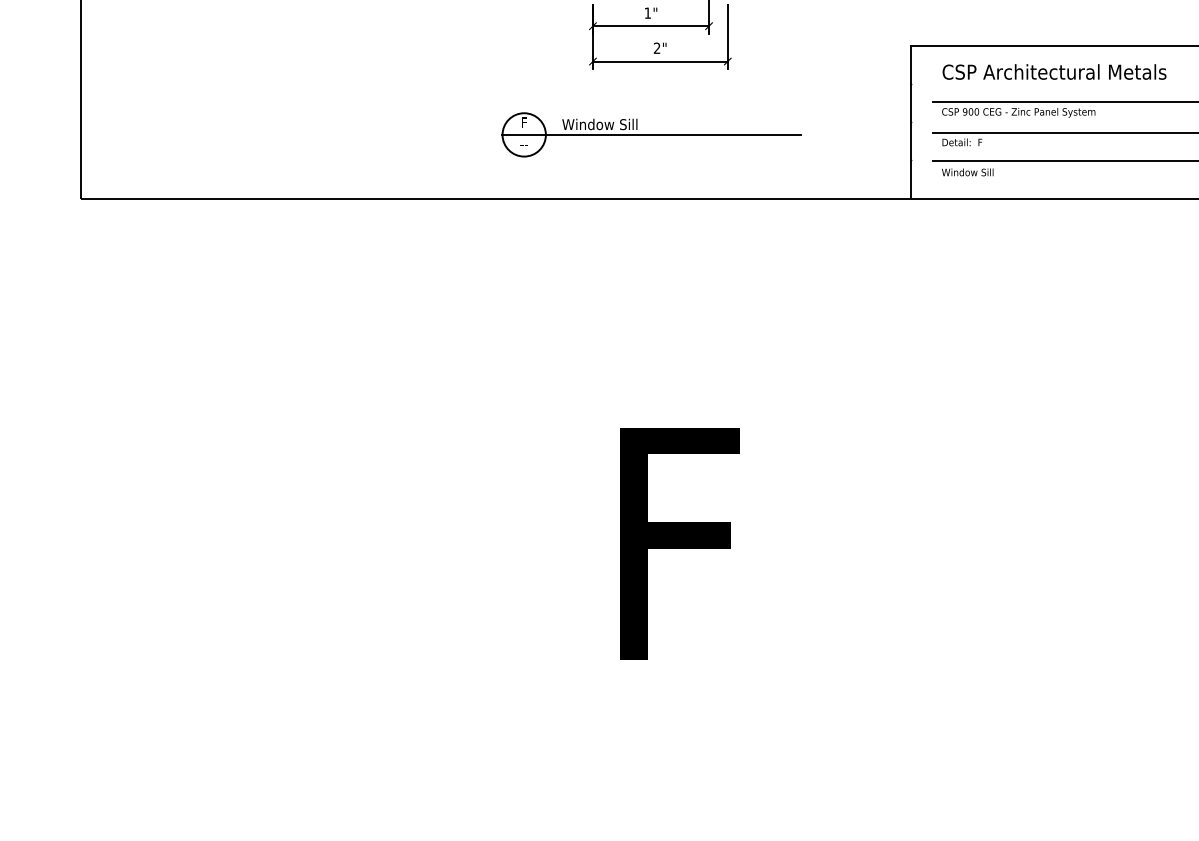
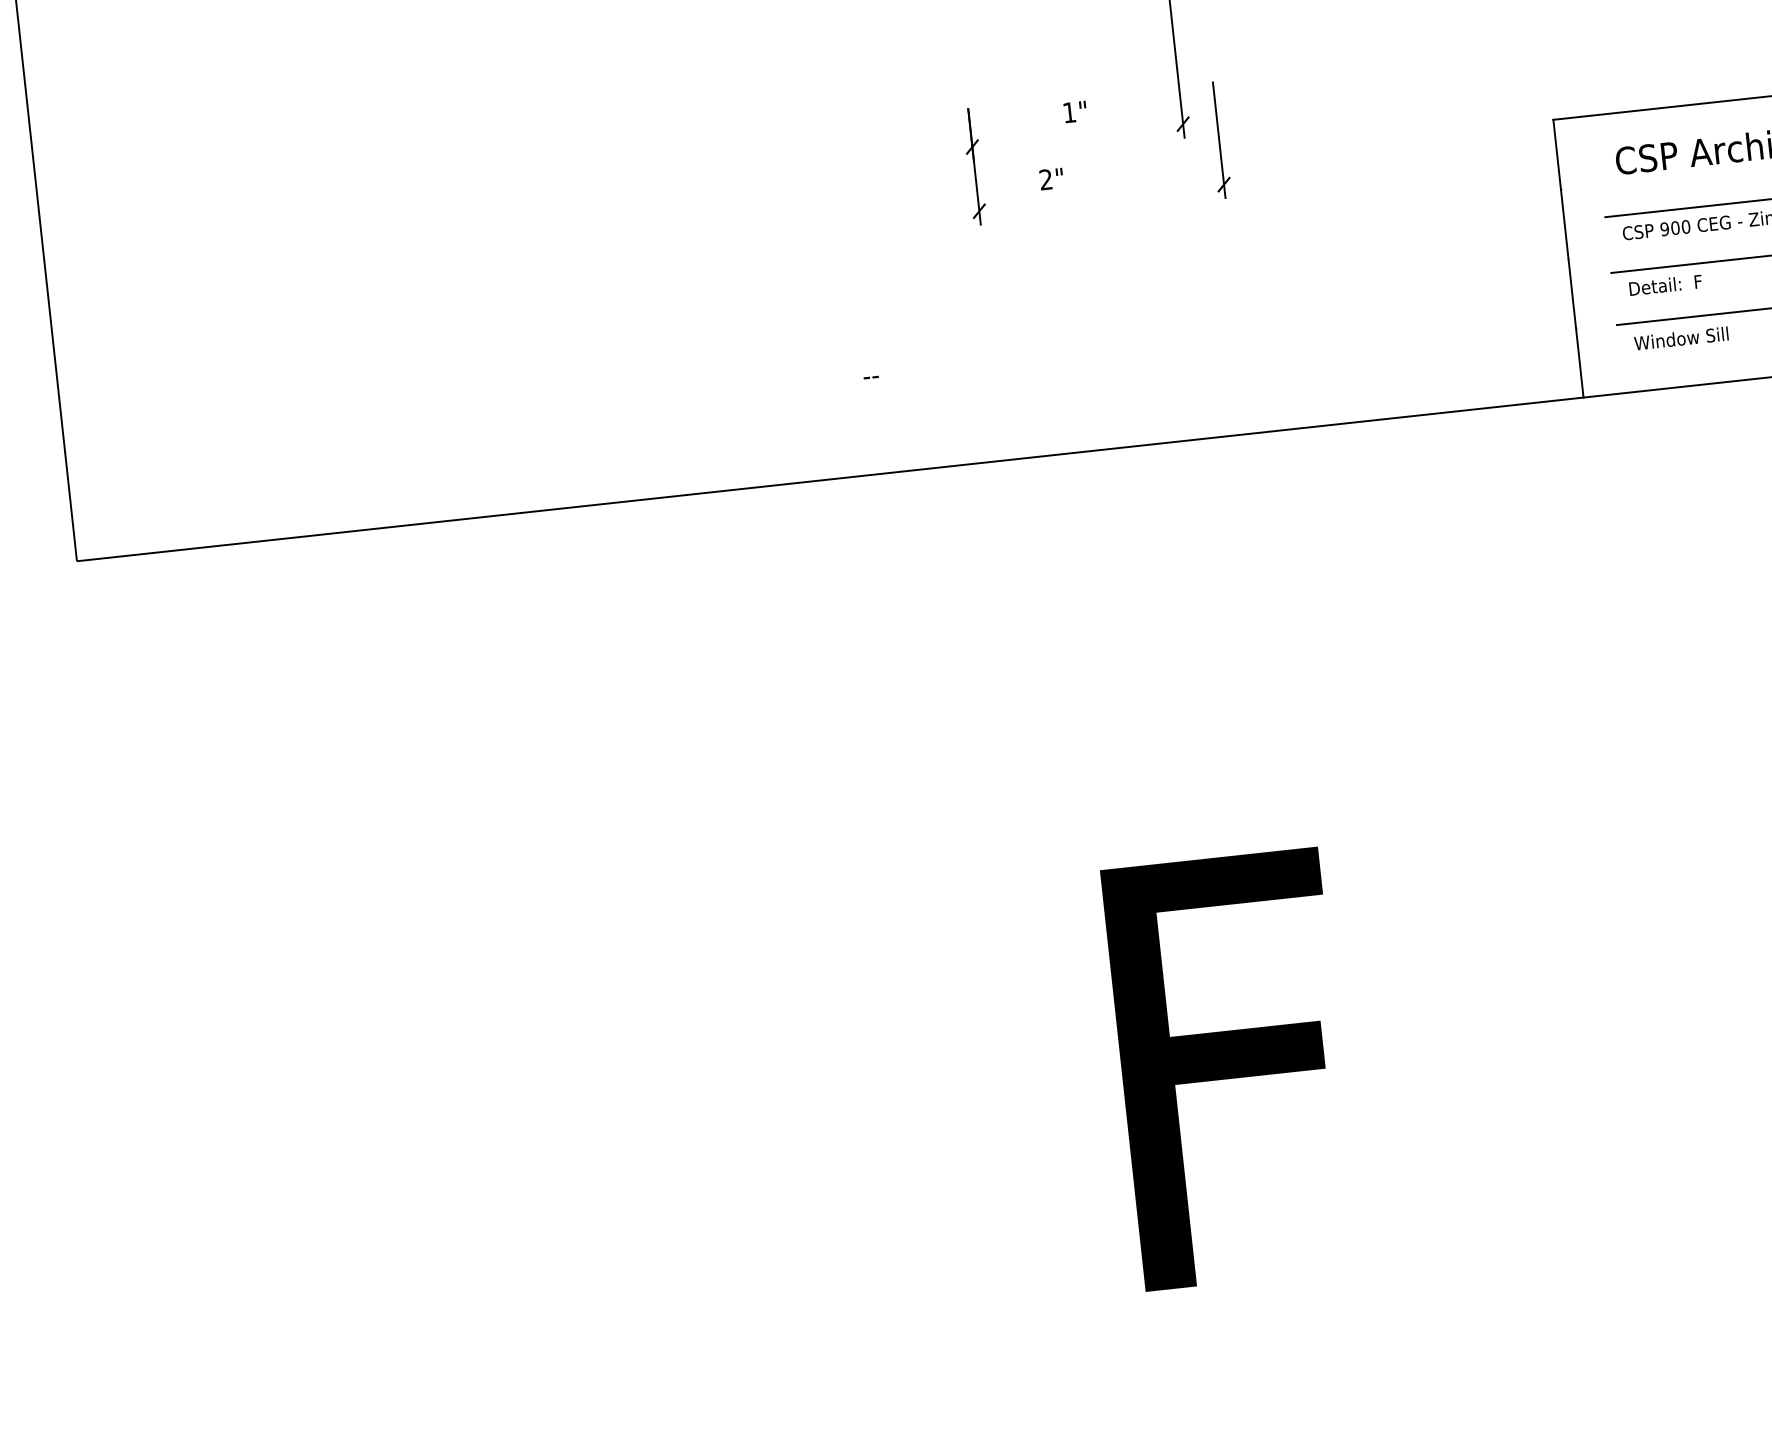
line: (650, 26) -> (1076, 136), removed
text: (659, 47) -> (1050, 177), moved
line: (659, 61) -> (1100, 198), removed
part: (651, 134) -> (1100, 332), removed

